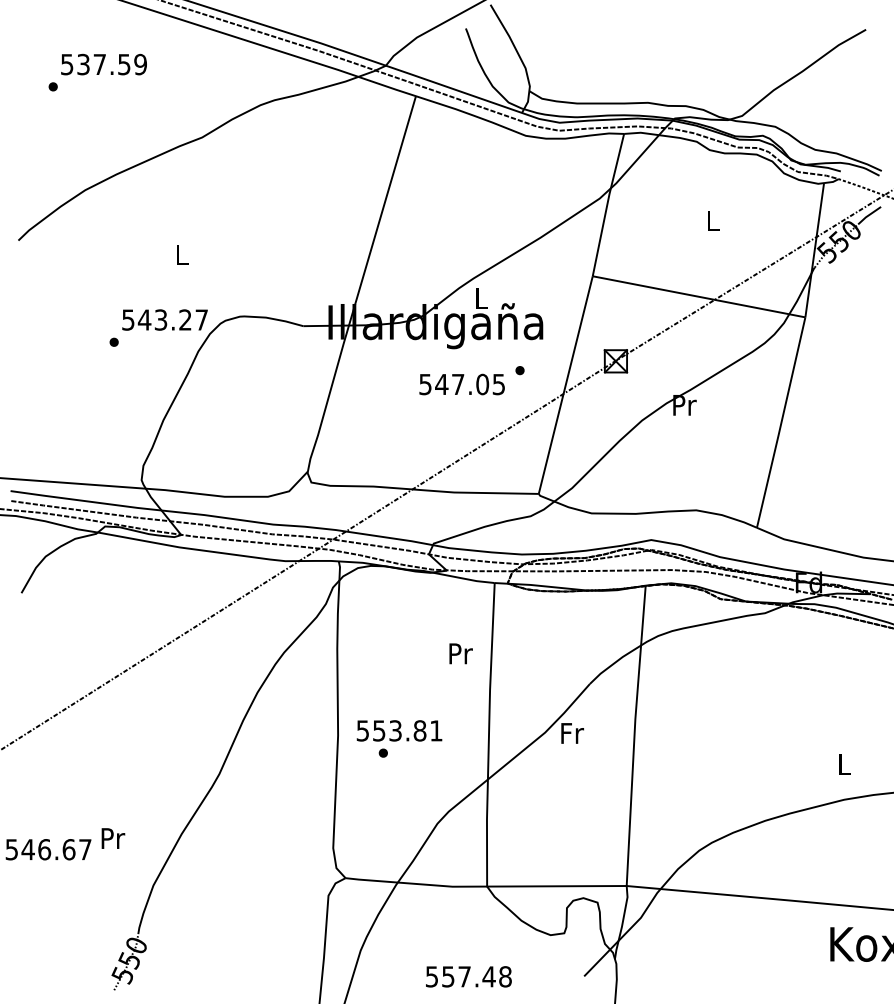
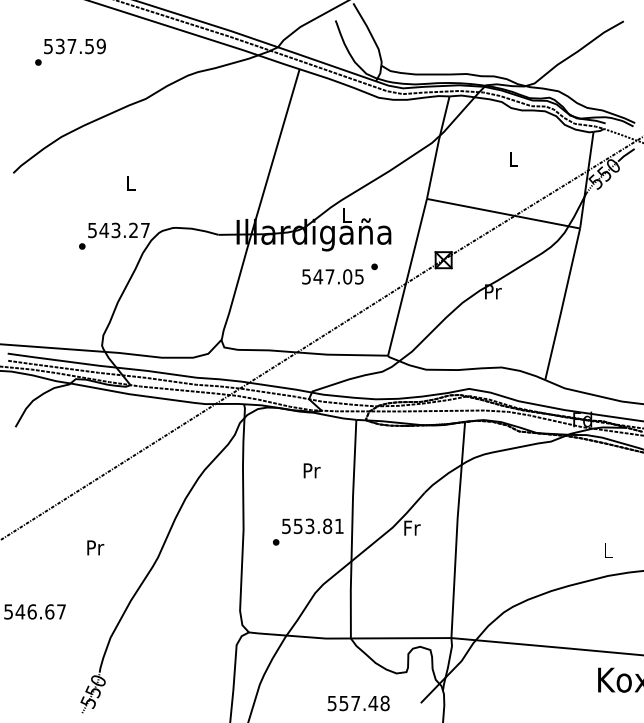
text: (460, 653) -> (311, 470), moved
text: (399, 729) -> (312, 525), moved
text: (113, 838) -> (95, 547), moved
text: (468, 976) -> (358, 703), moved

